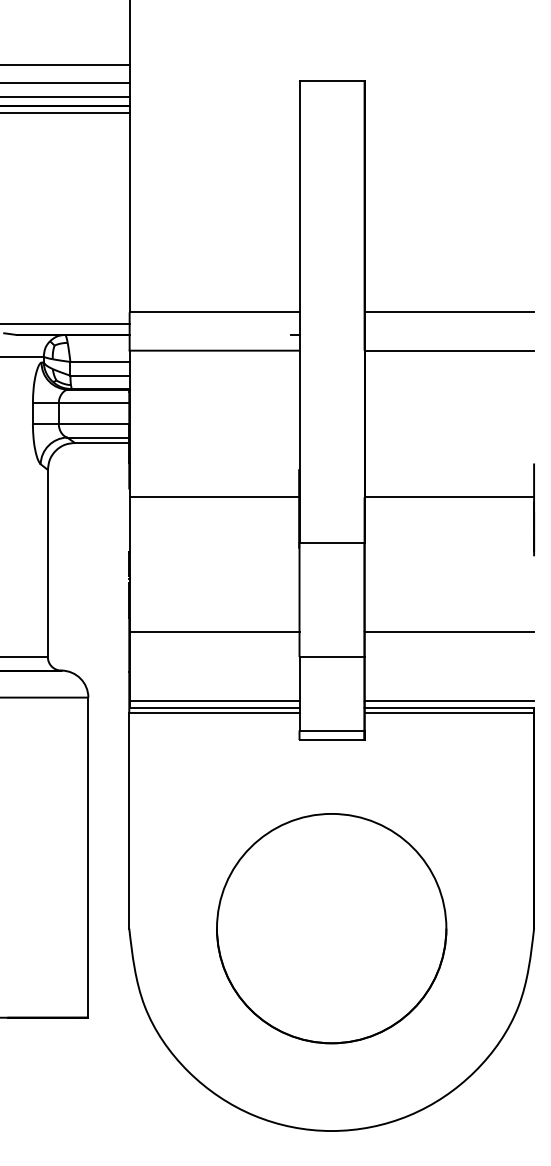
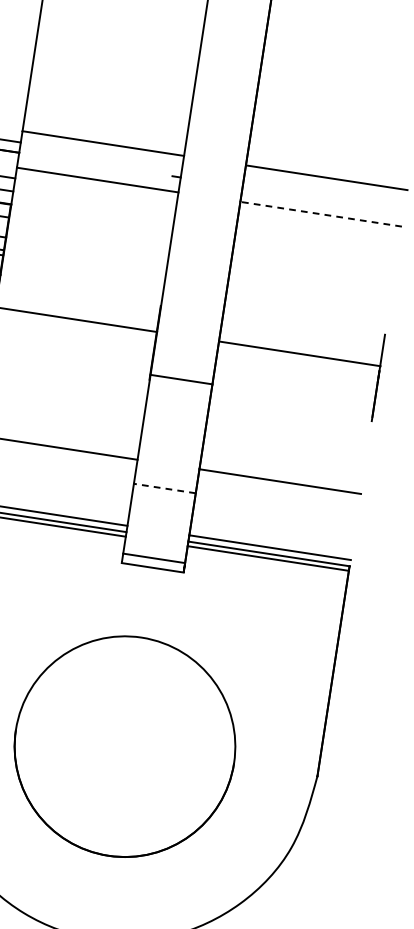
line: (449, 350) -> (321, 214), solid -> dashed
line: (332, 657) -> (165, 488), solid -> dashed

